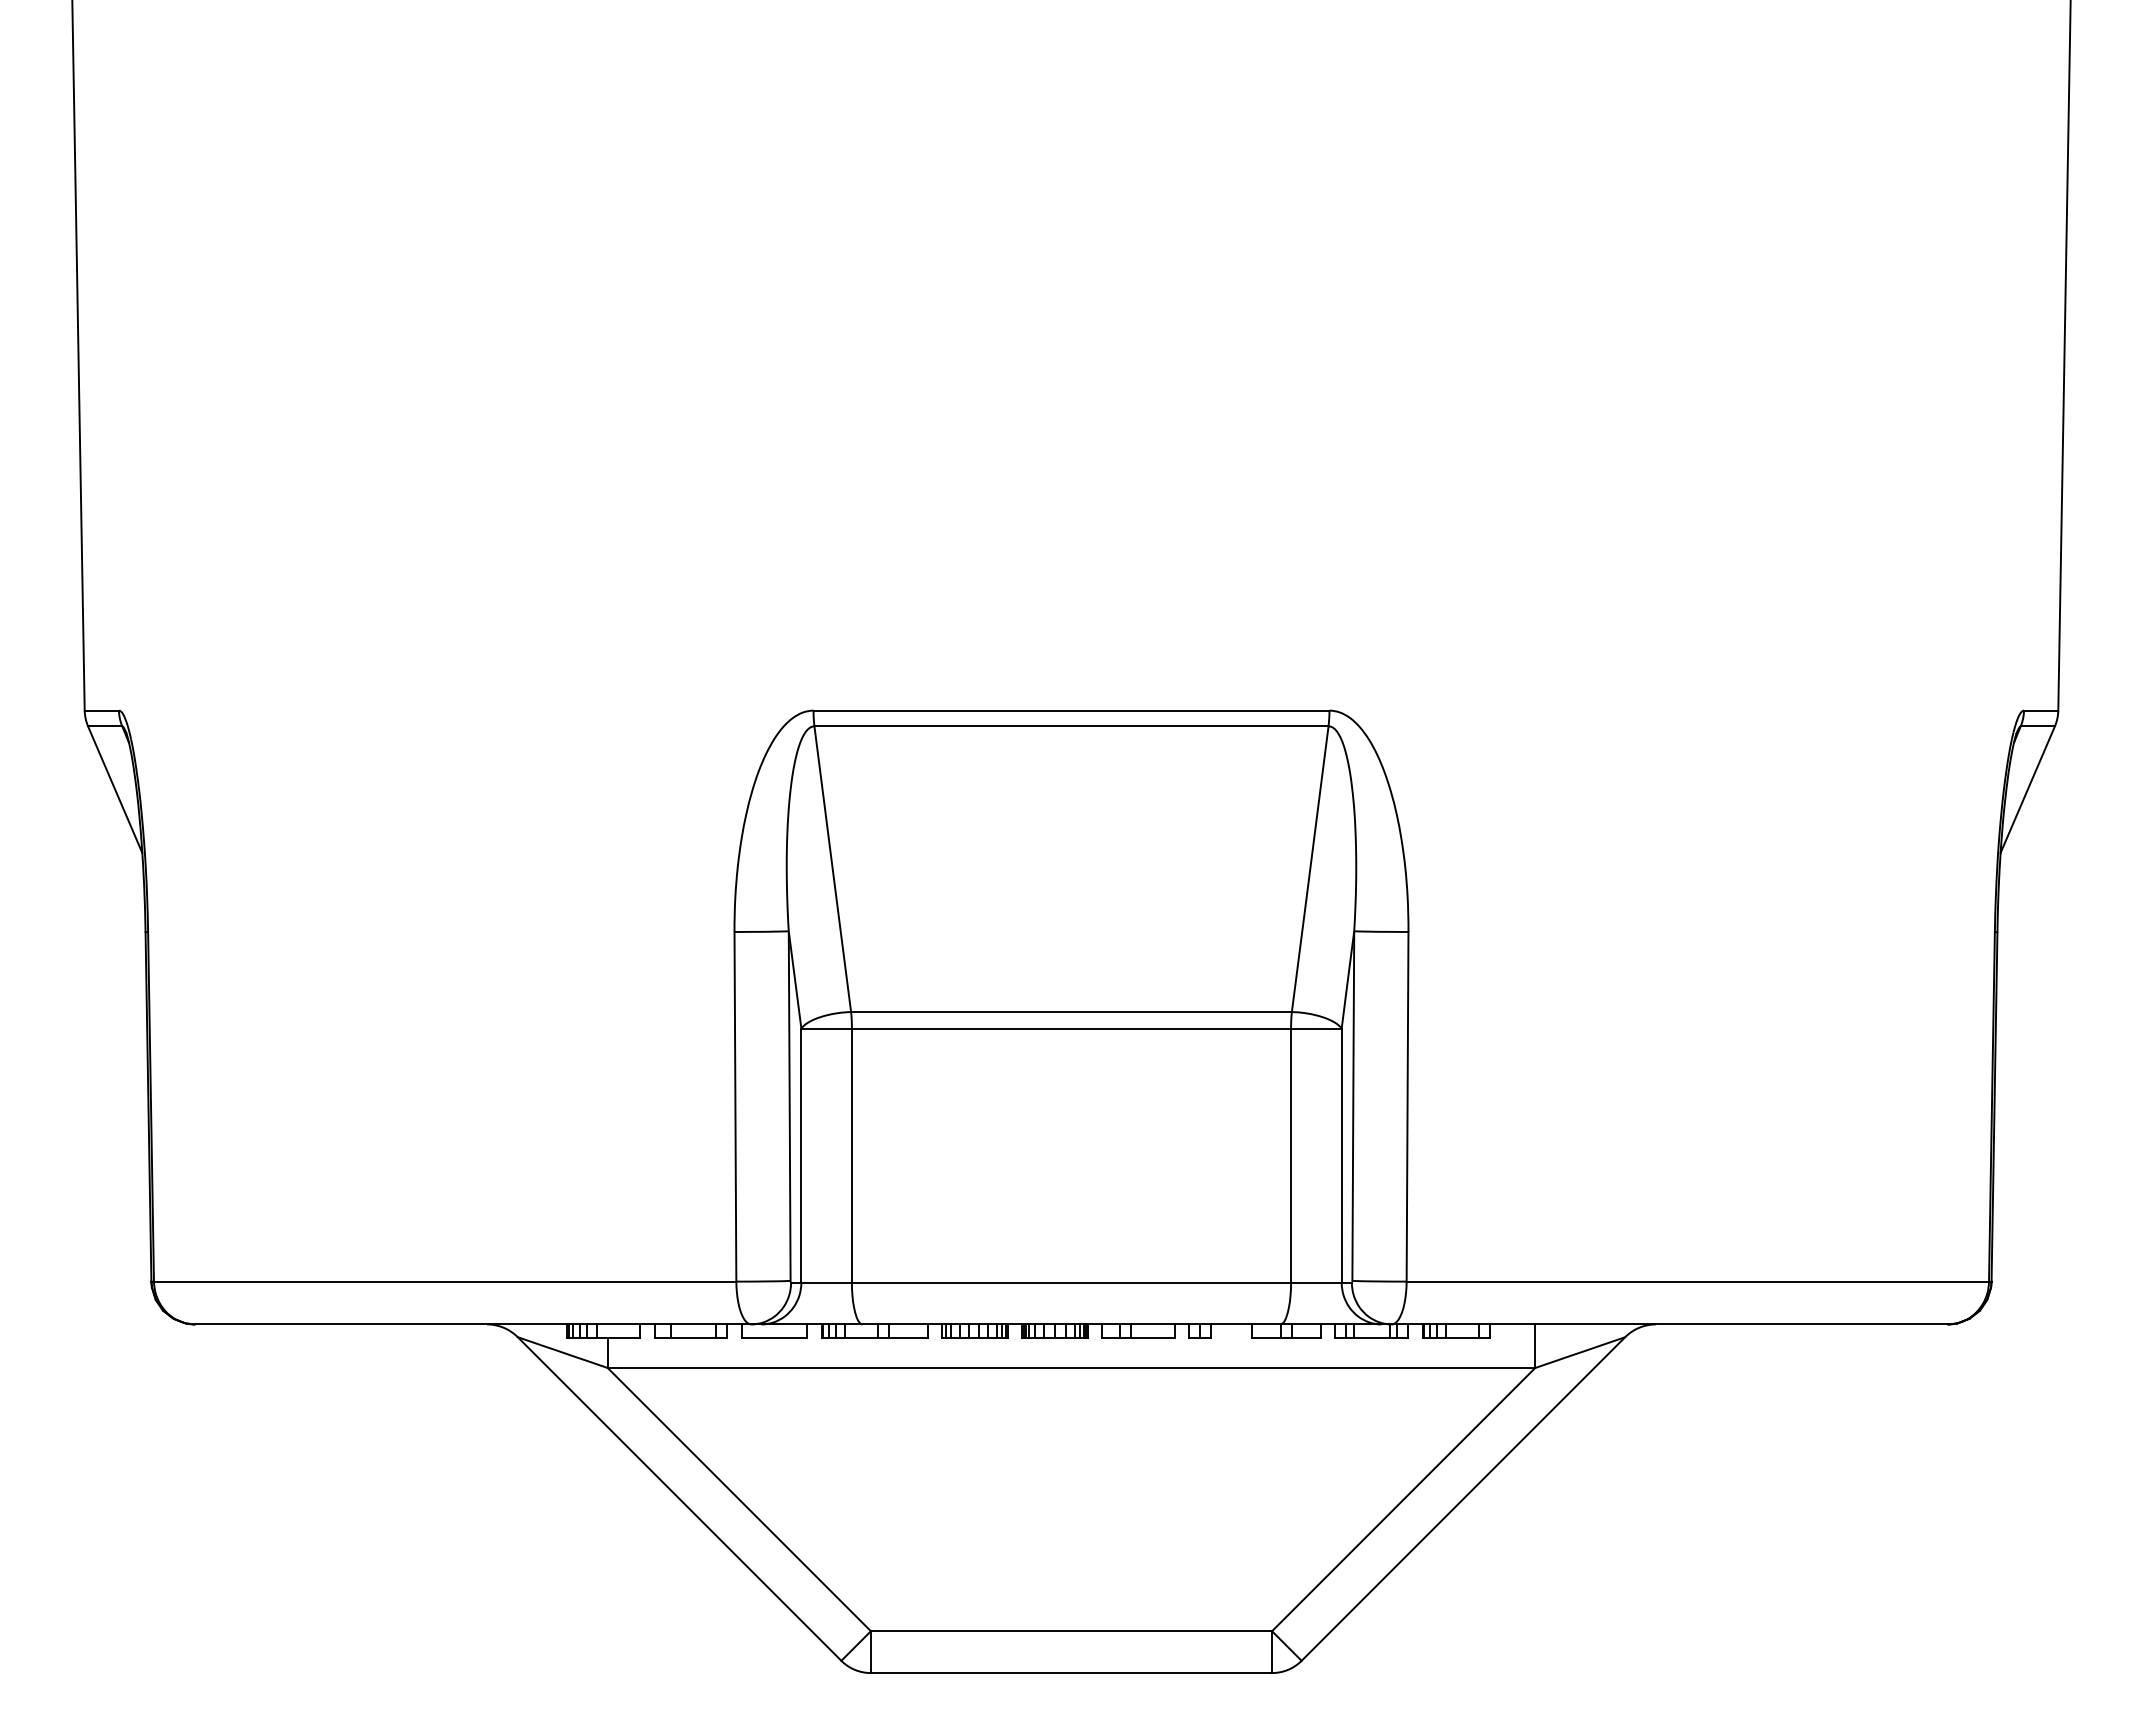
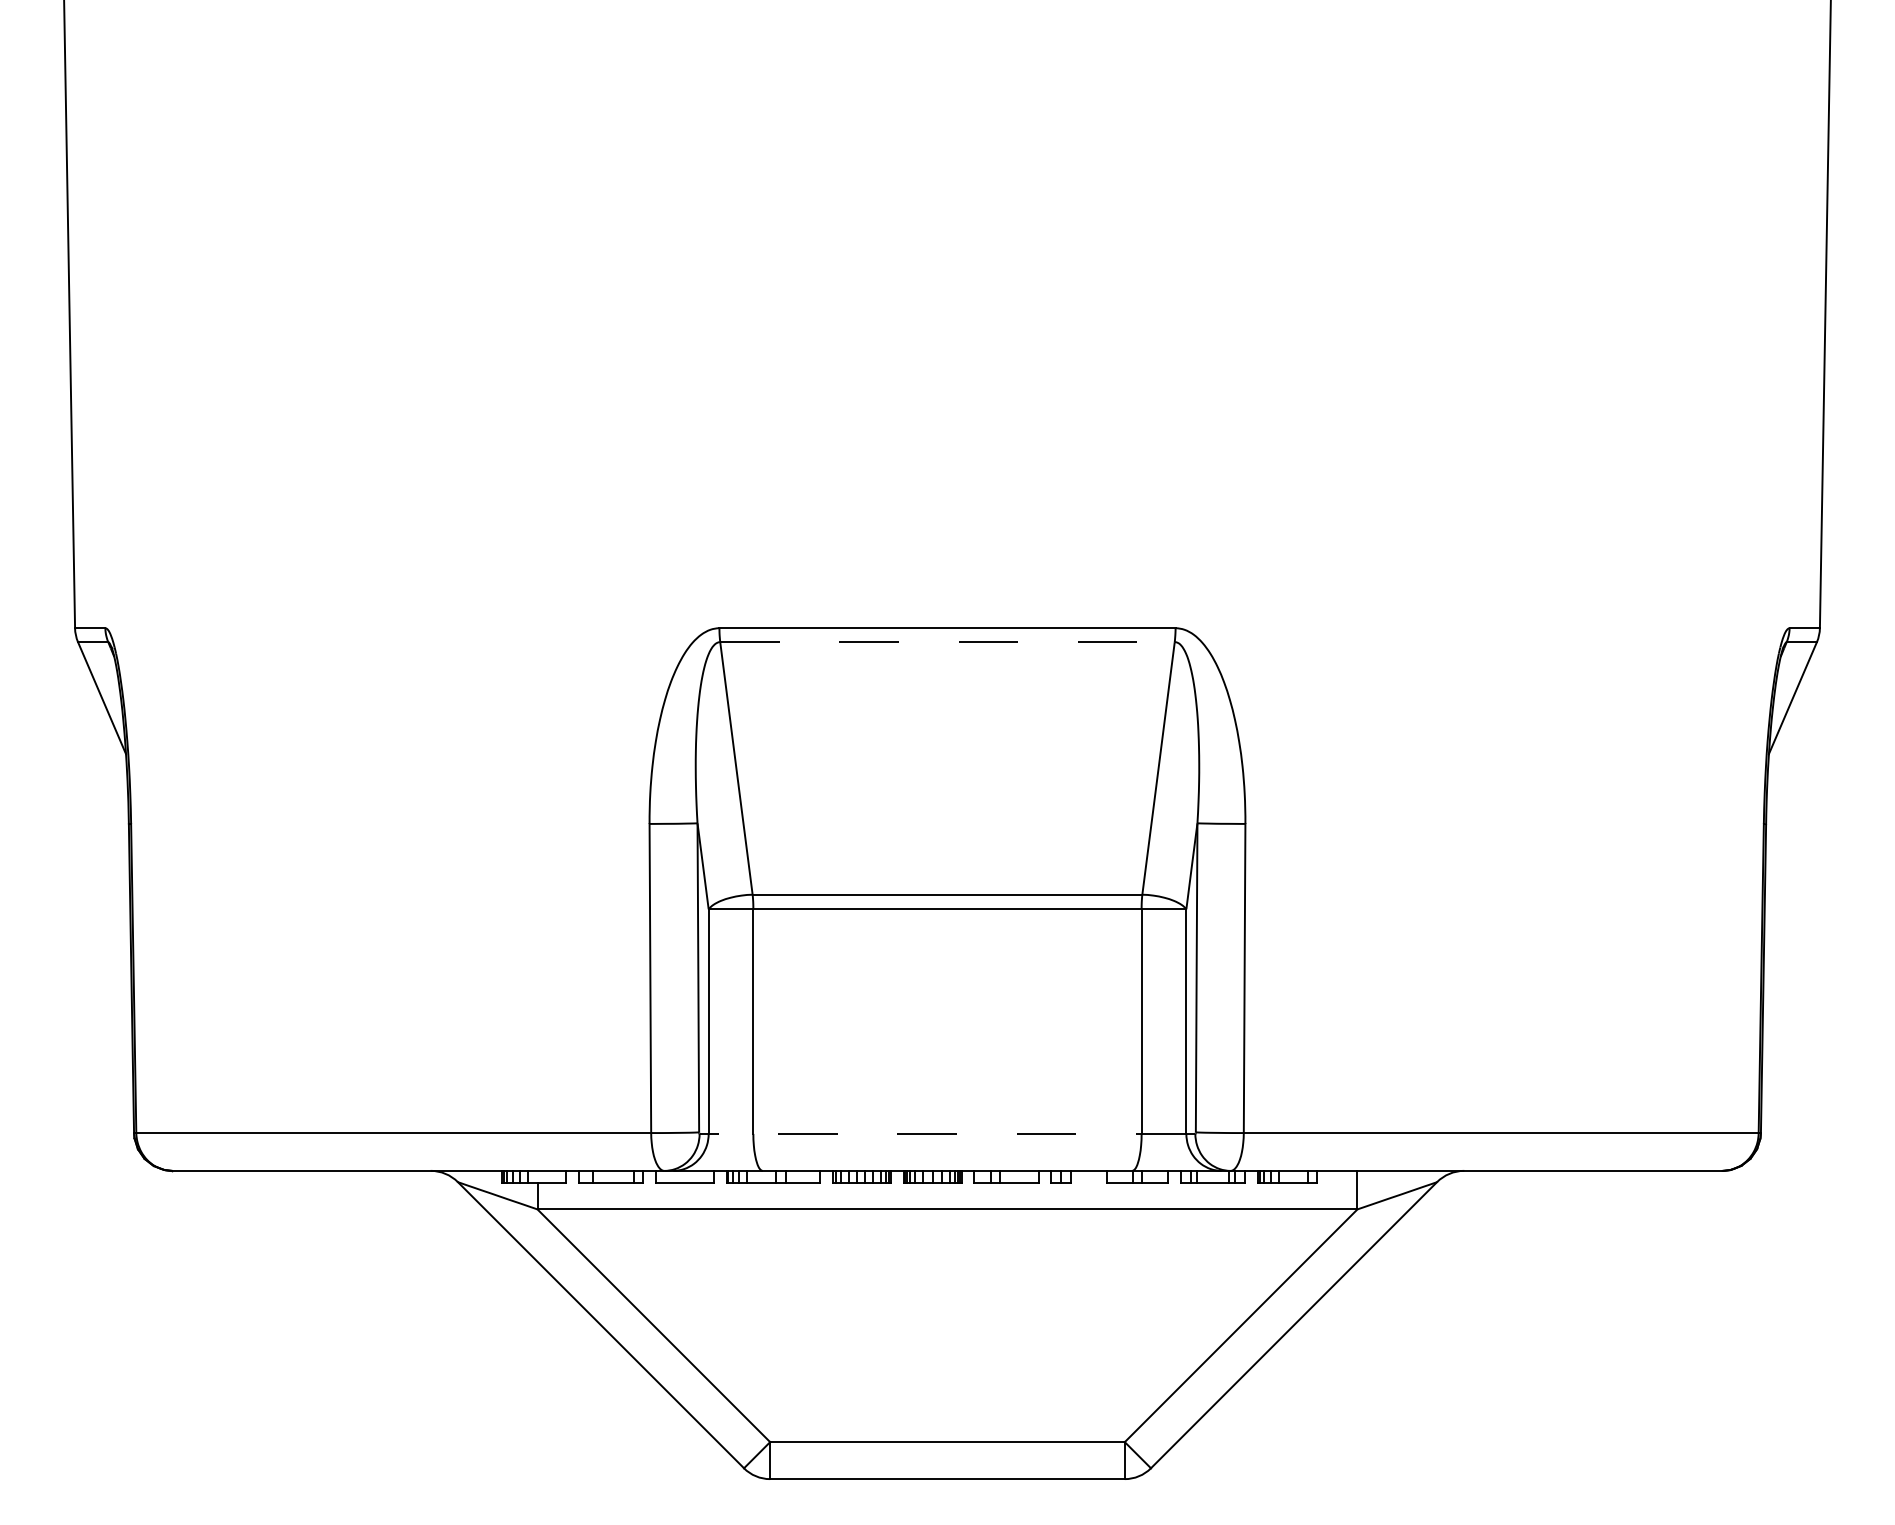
line: (1071, 726) -> (947, 642), solid -> dashed
line: (1071, 1282) -> (947, 1133), solid -> dashed

